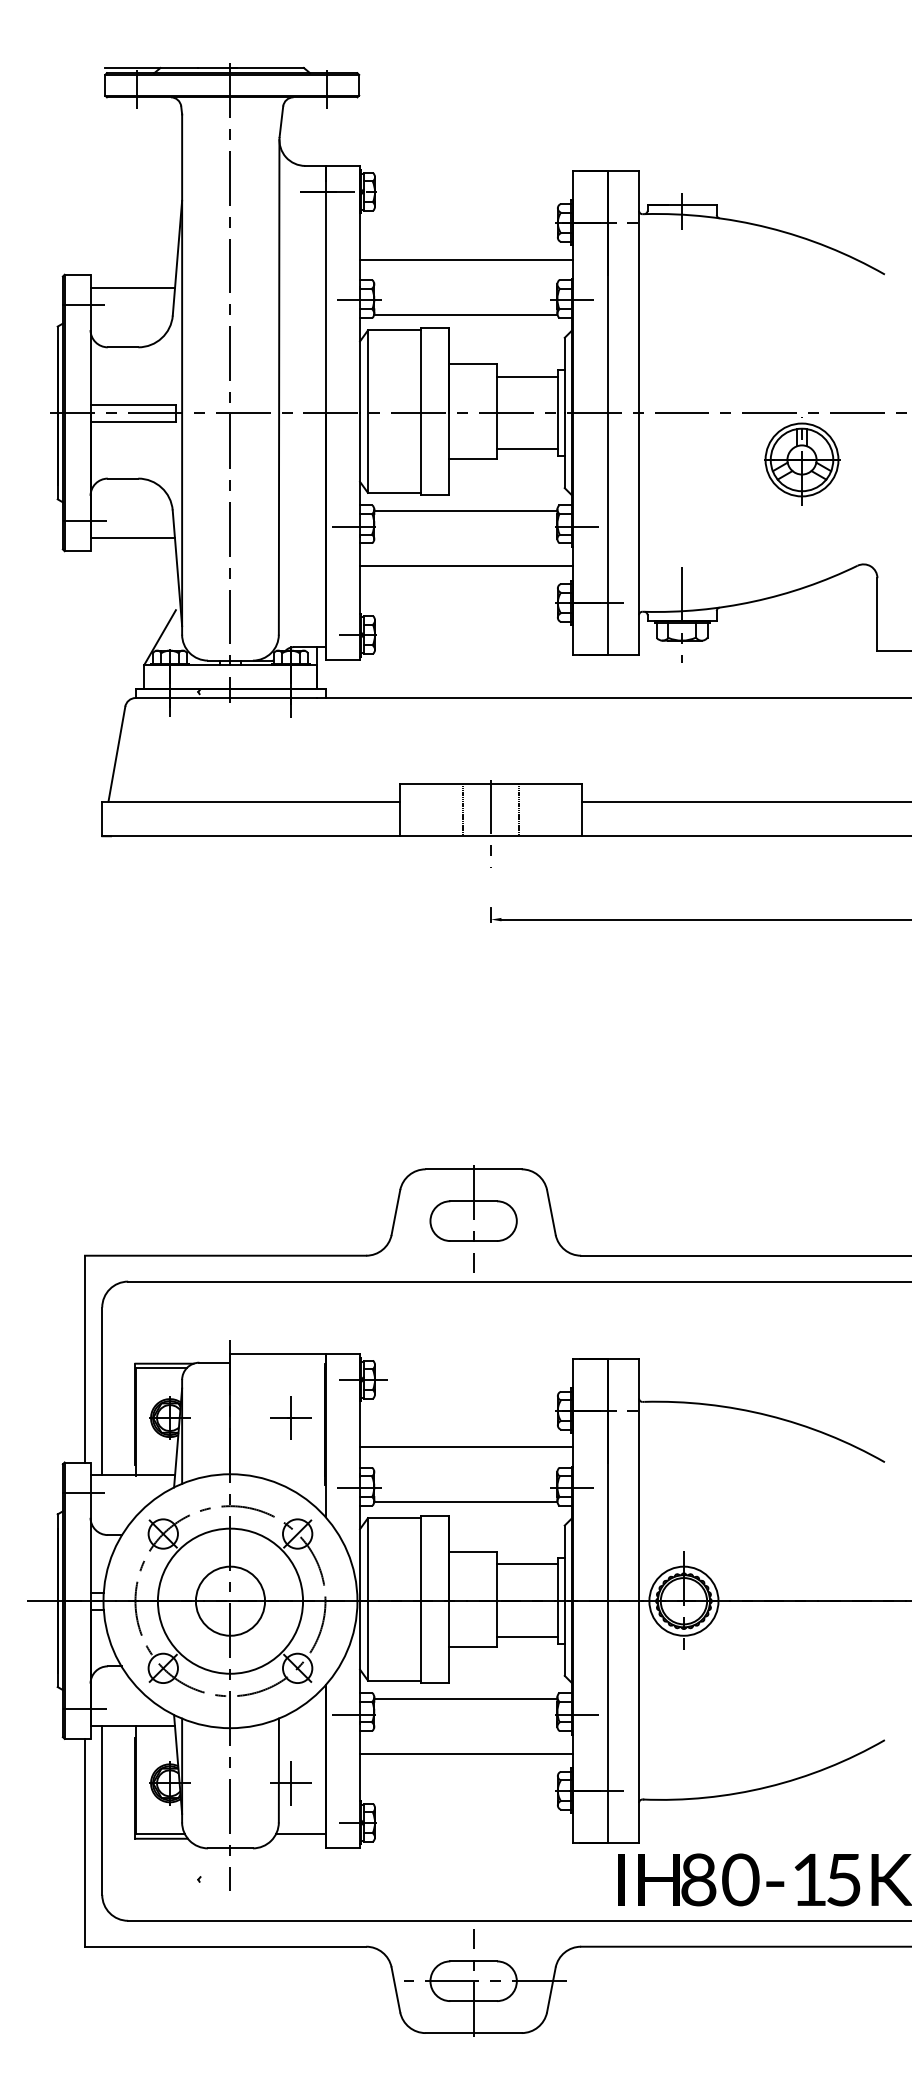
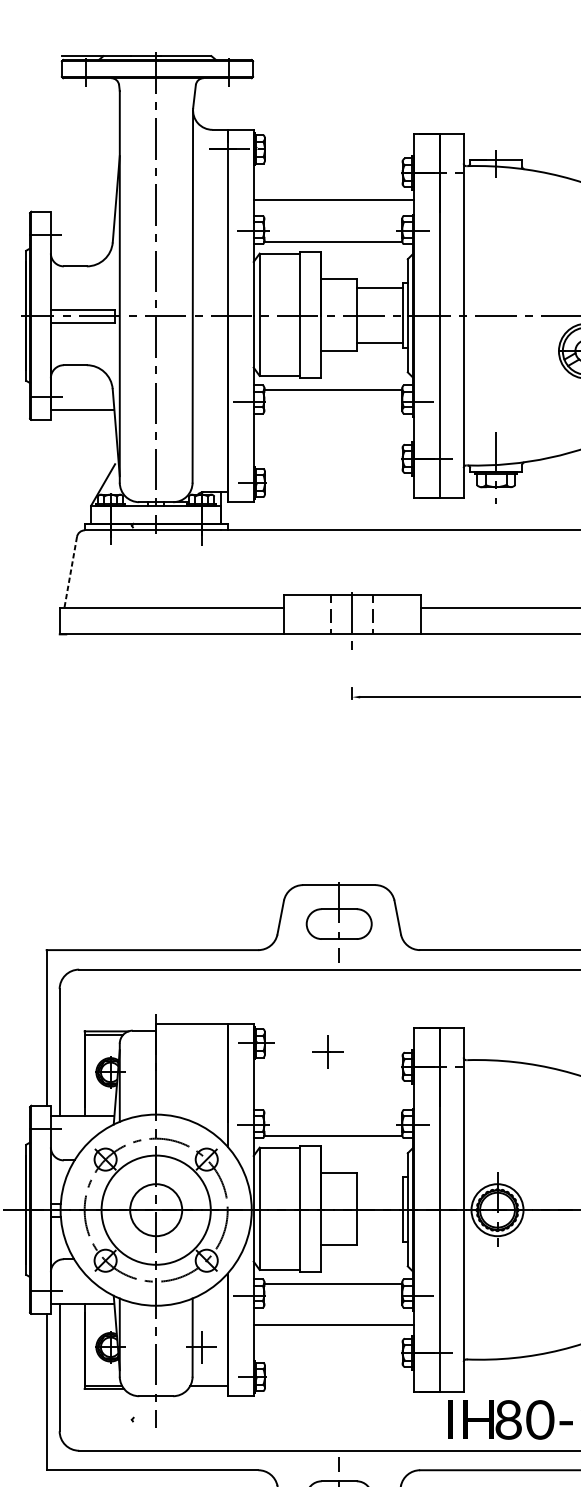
line: (132, 287) -> (82, 221), removed
line: (466, 566) -> (333, 431), removed
line: (116, 754) -> (70, 572), solid -> dashed
part: (290, 1417) -> (327, 1051), moved
line: (466, 1447) -> (333, 1094), removed
line: (527, 1564) -> (379, 1182), removed
line: (527, 1637) -> (379, 1237), removed

